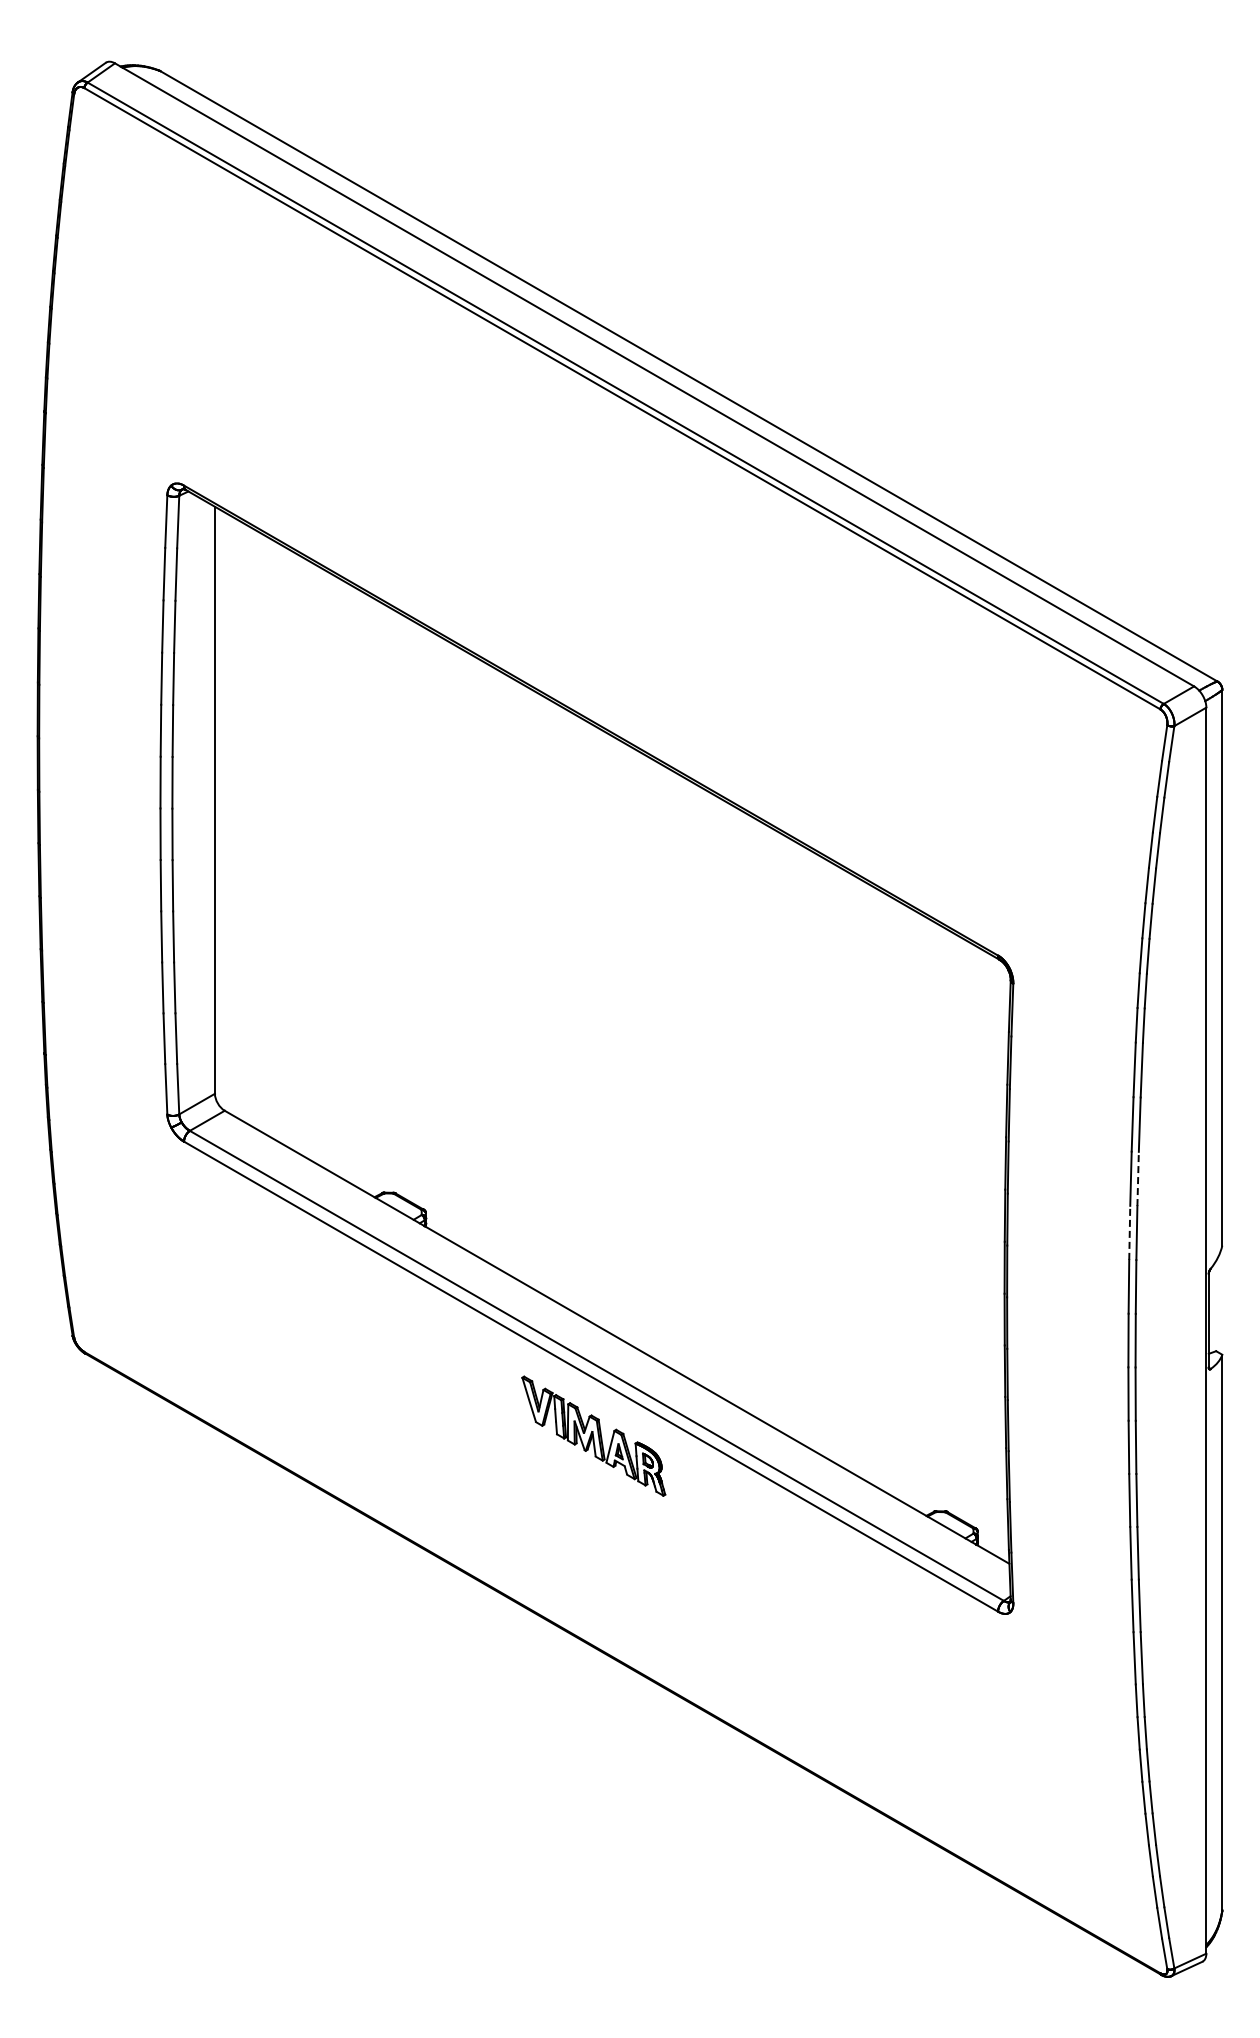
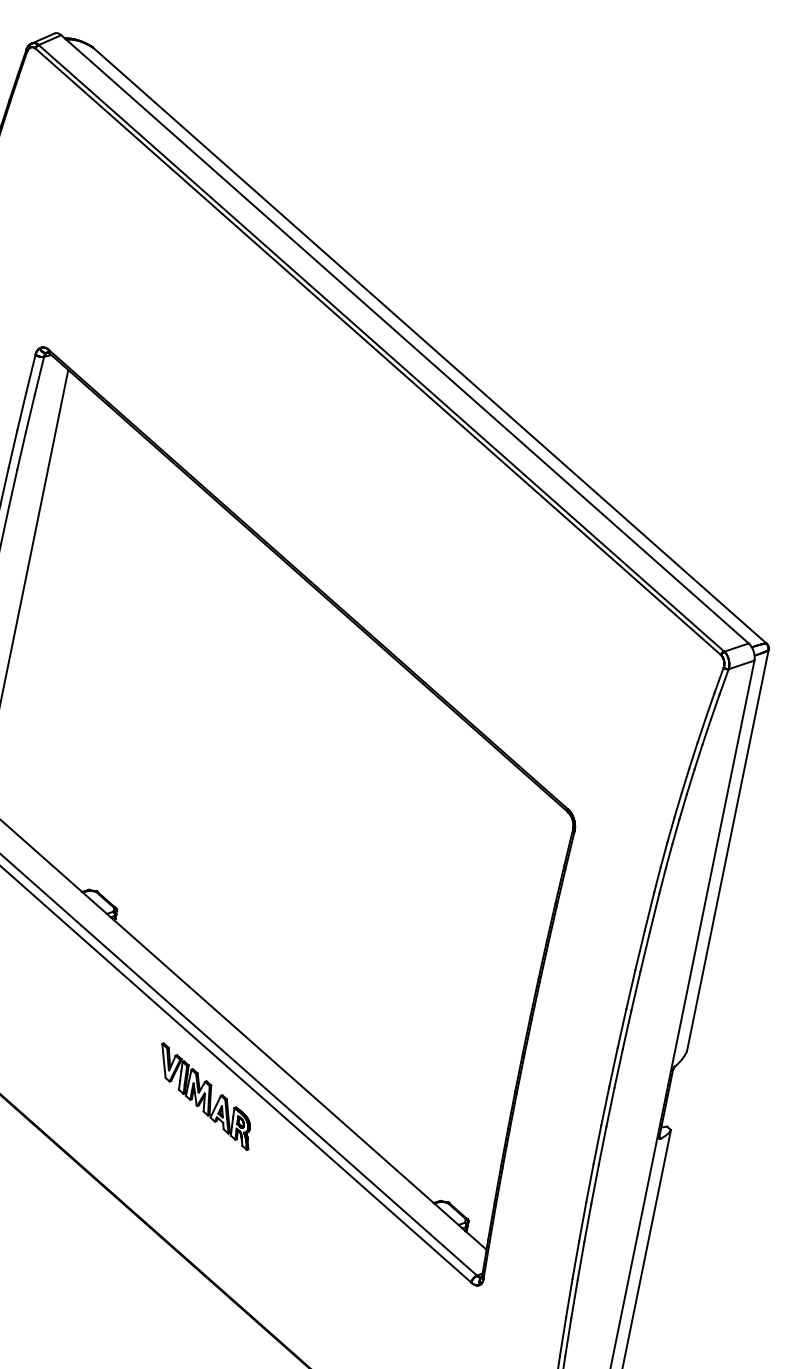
line: (1138, 1178) -> (636, 990), dashed -> solid
line: (1129, 1232) -> (621, 1028), dashed -> solid

